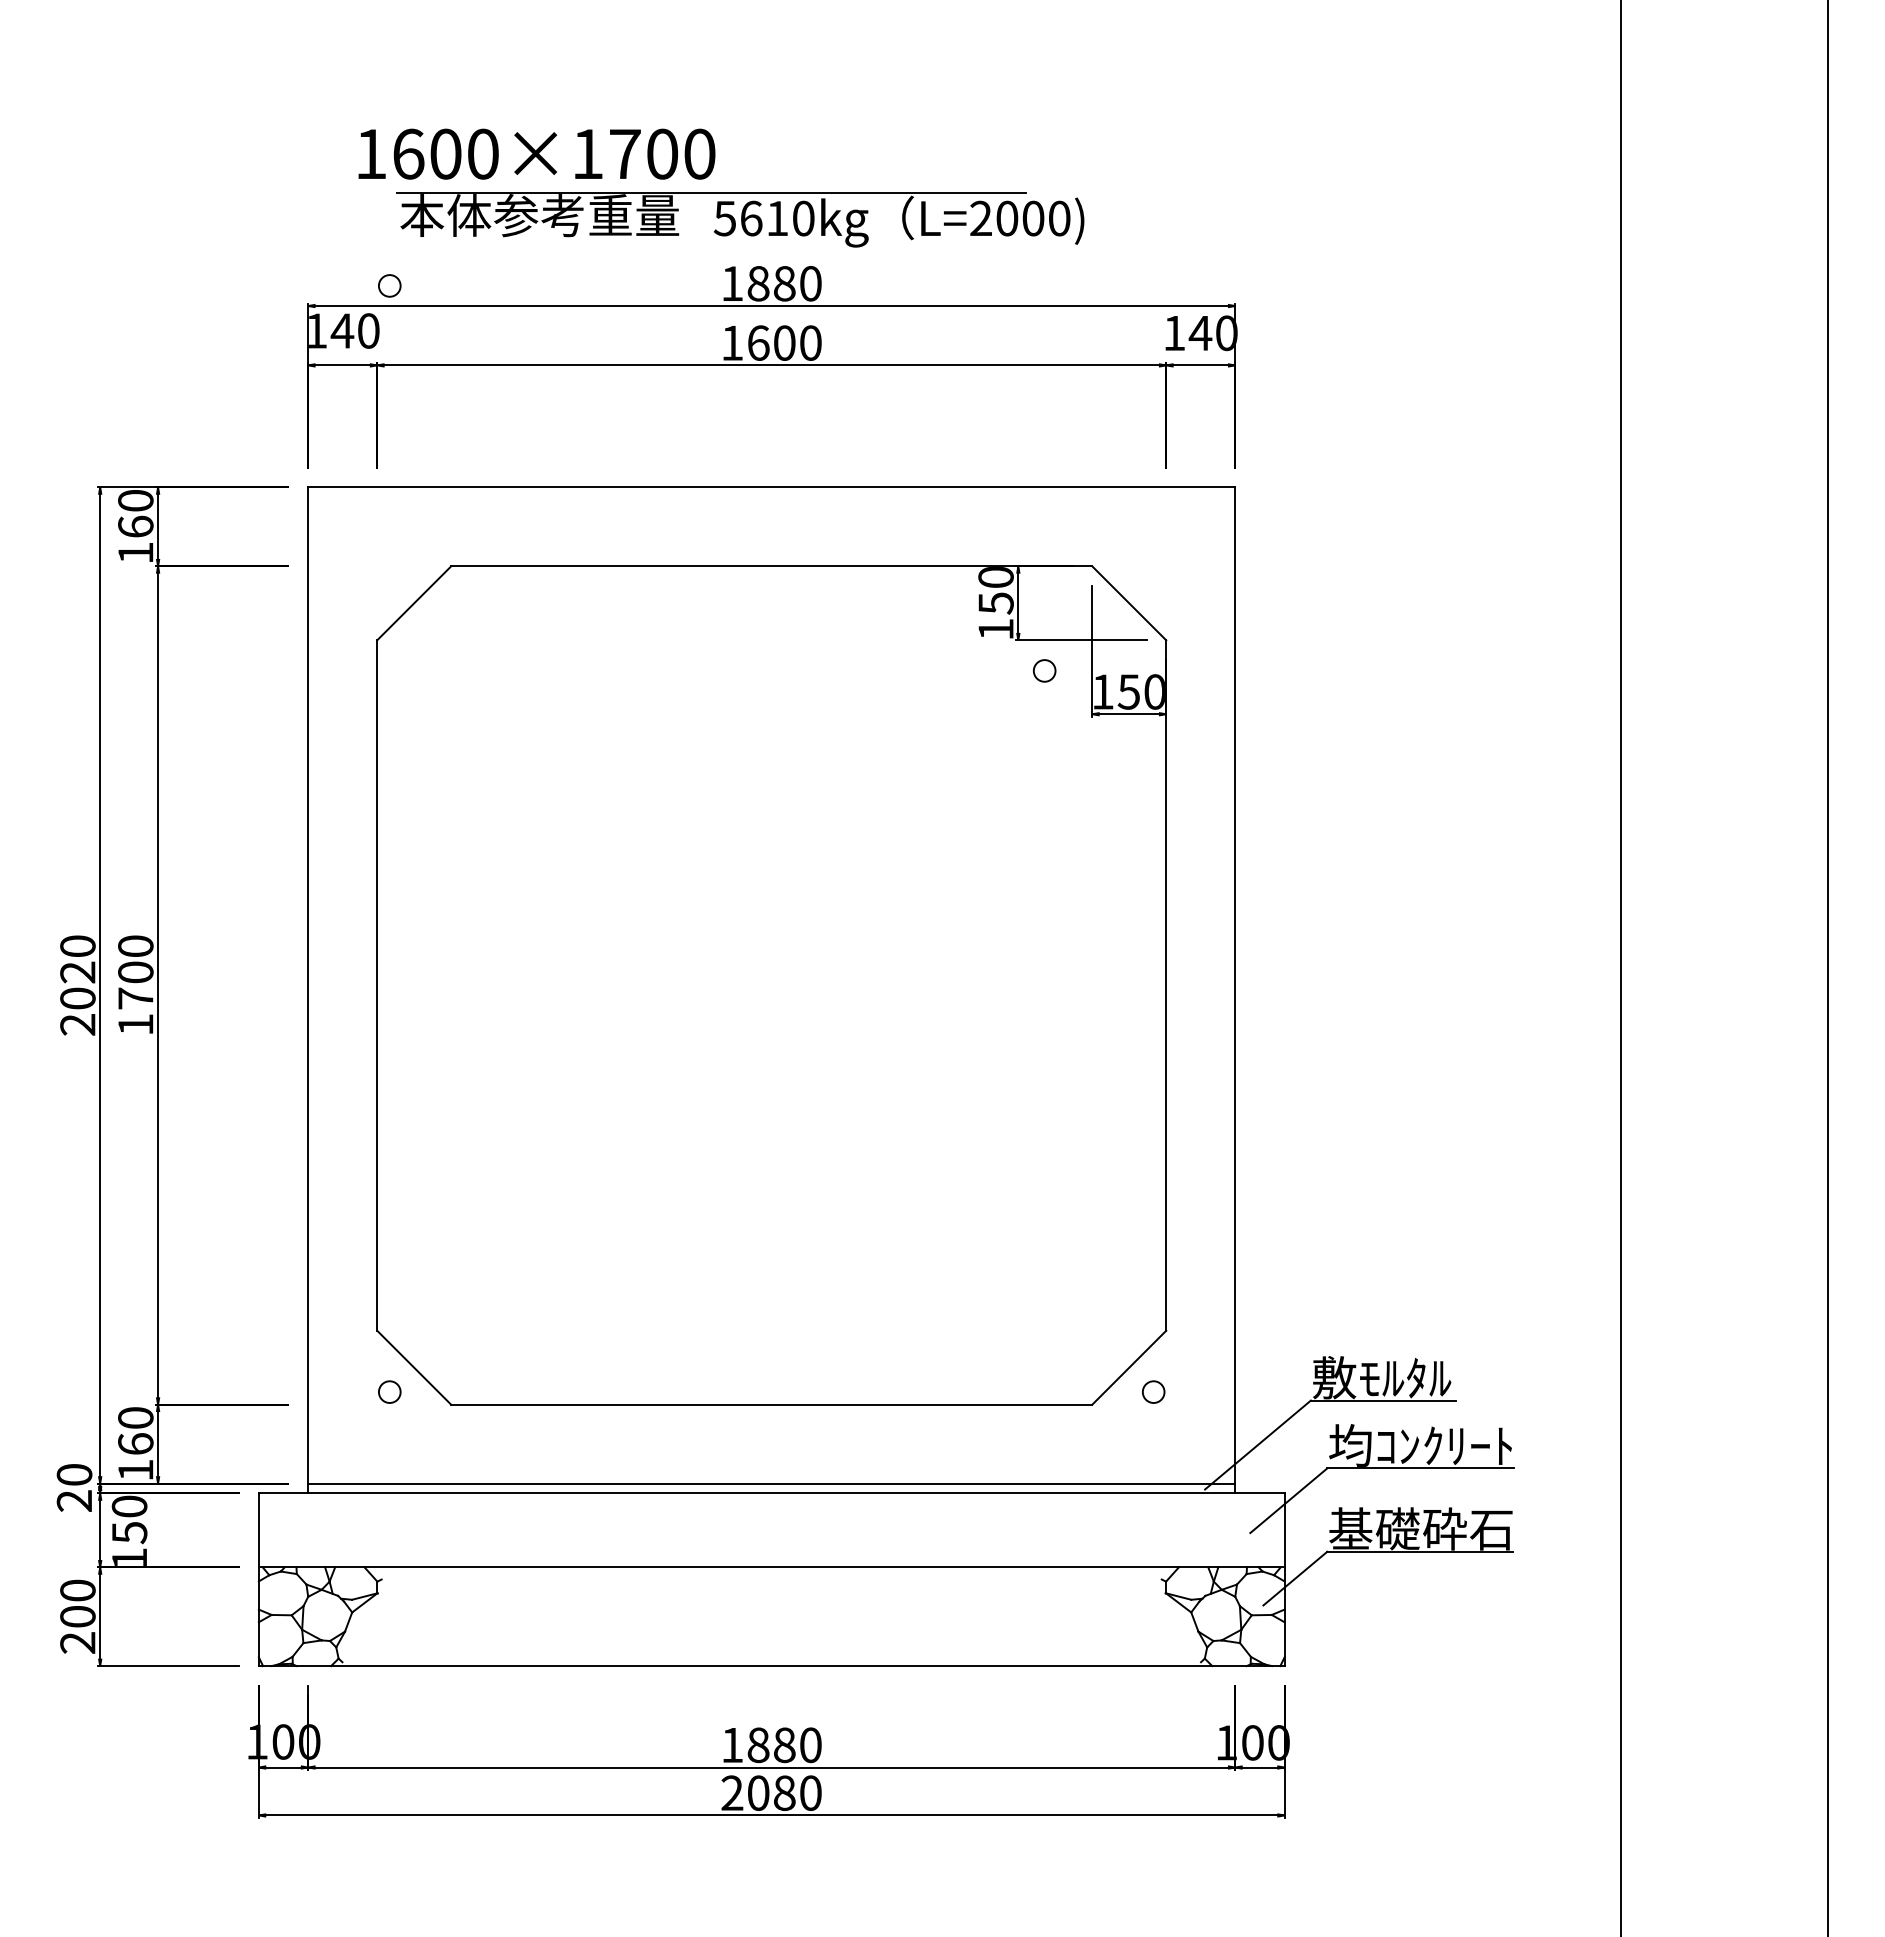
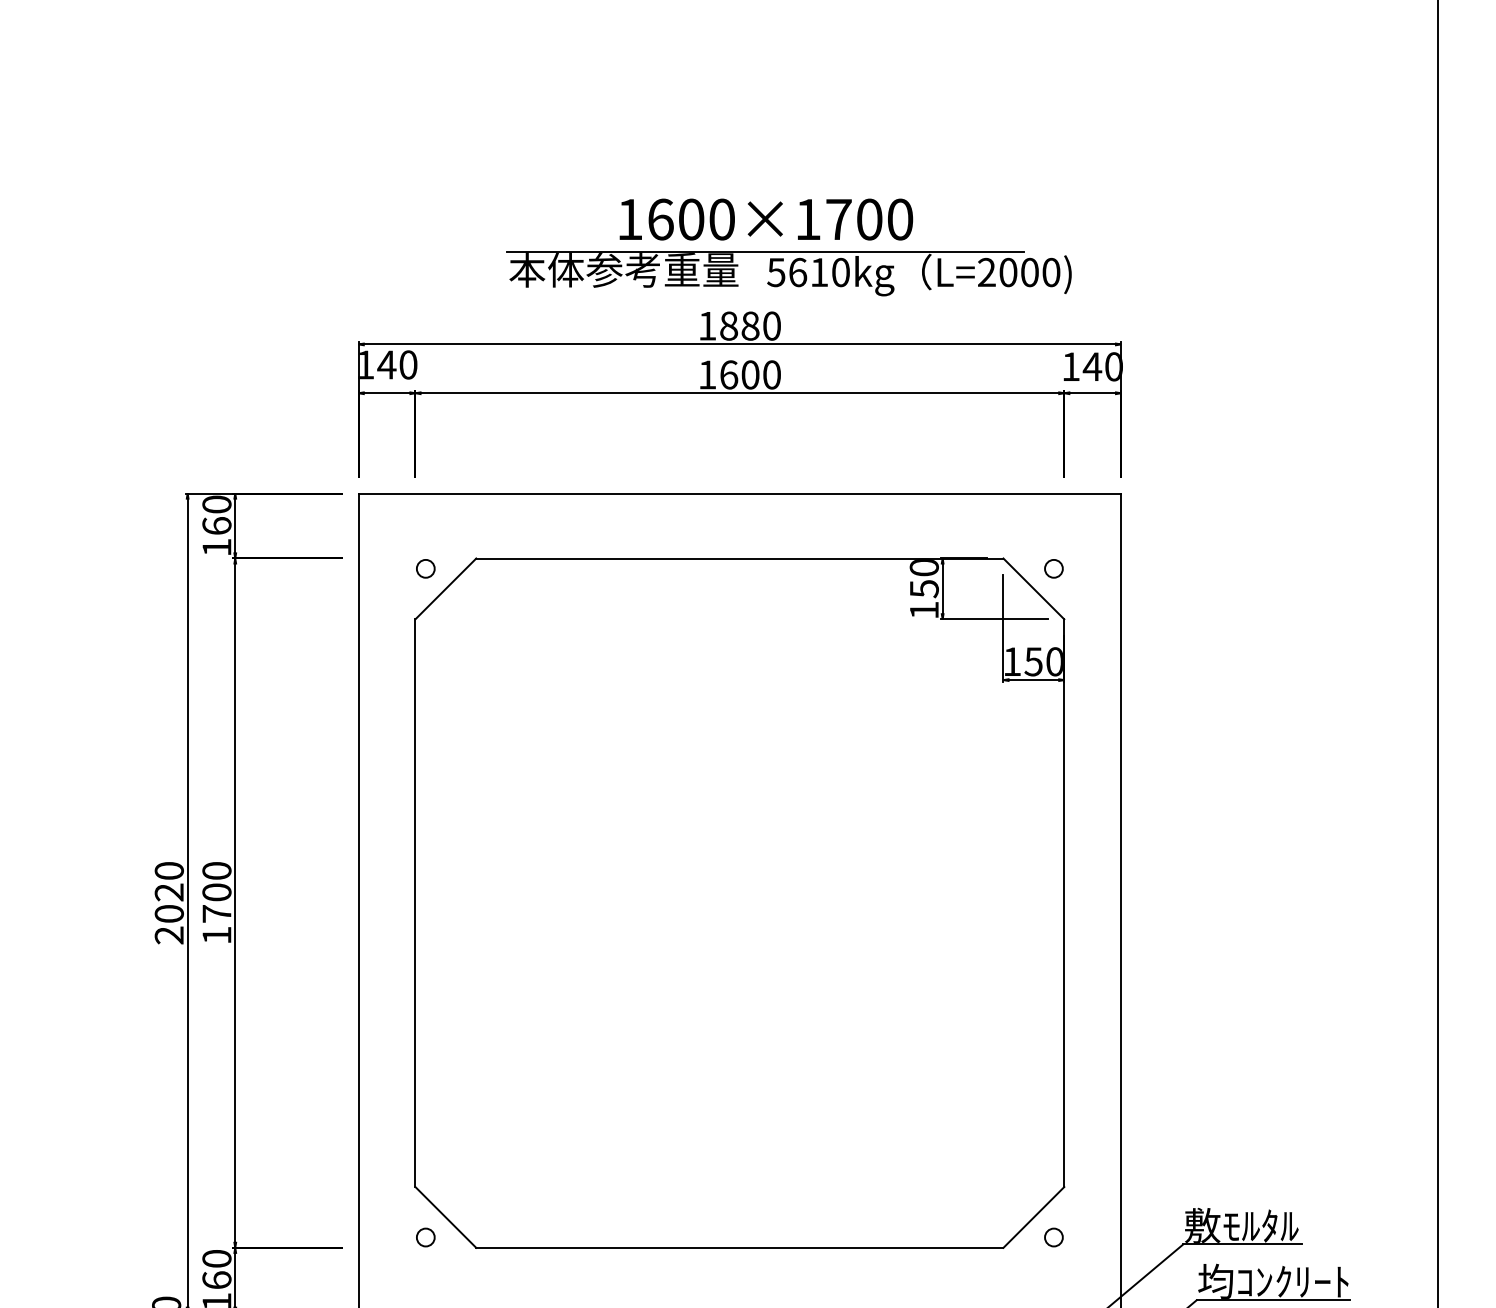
text: (536, 153) -> (765, 219), moved
part: (740, 219) -> (789, 273), moved
circle: (389, 285) -> (425, 568), moved
circle: (1044, 670) -> (1053, 568), moved

